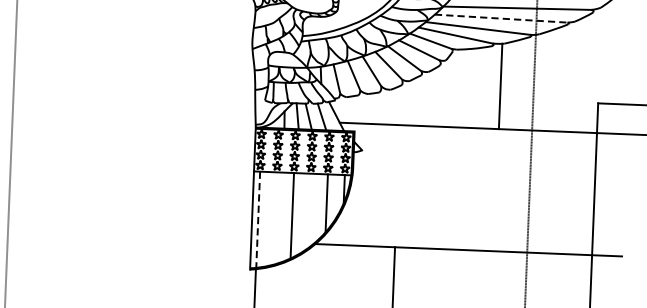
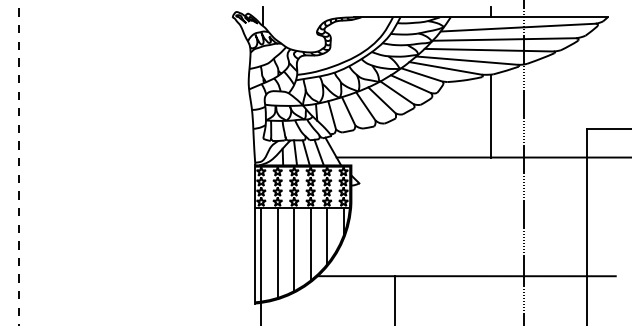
line: (501, 18) -> (489, 50), dashed -> solid
line: (309, 211) -> (310, 244), added
line: (274, 218) -> (277, 252), added
line: (258, 219) -> (261, 254), dashed -> solid

